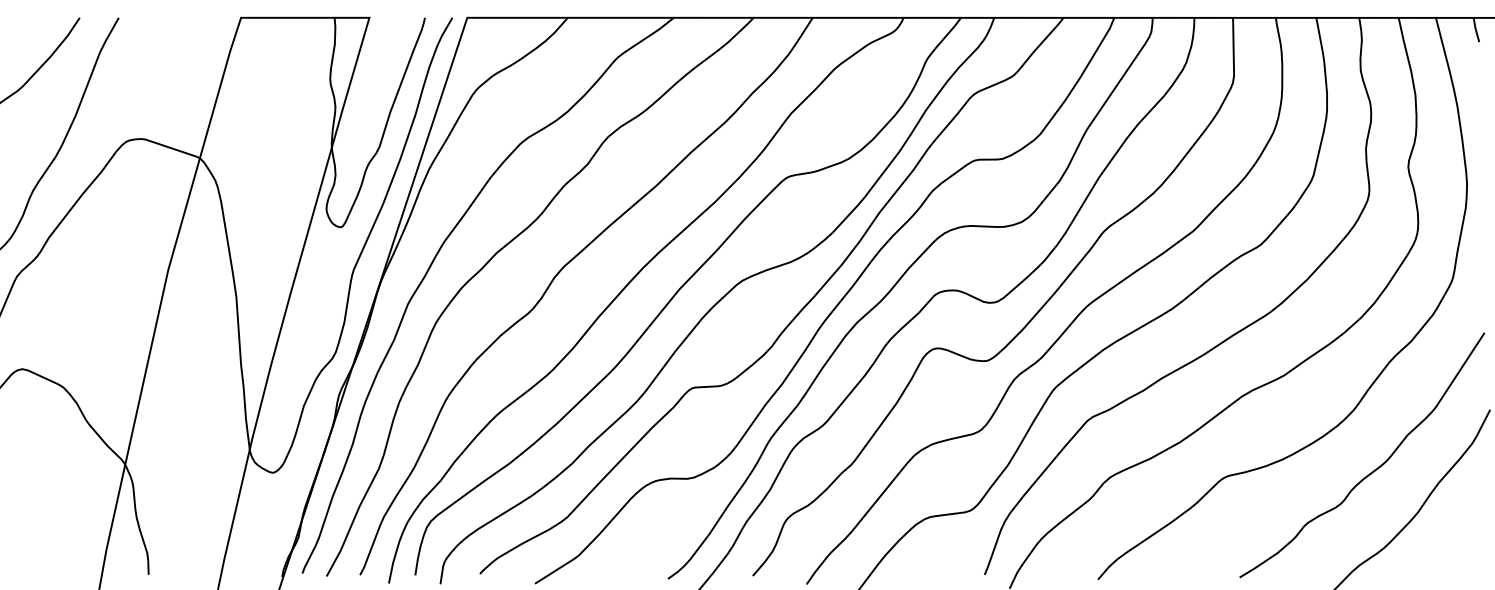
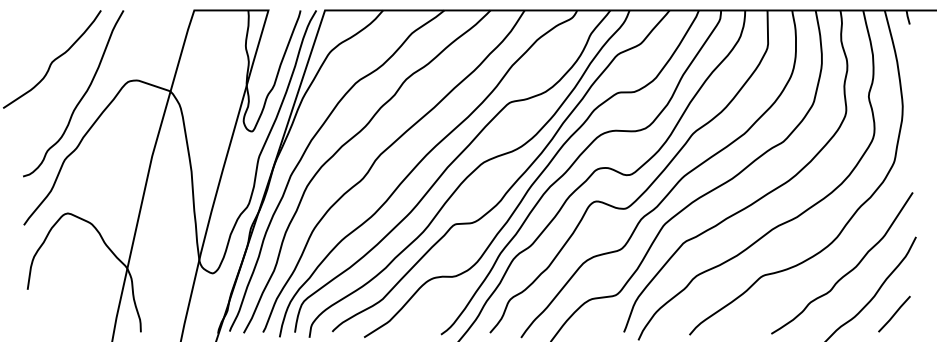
line: (1452, 542) -> (894, 313), added

